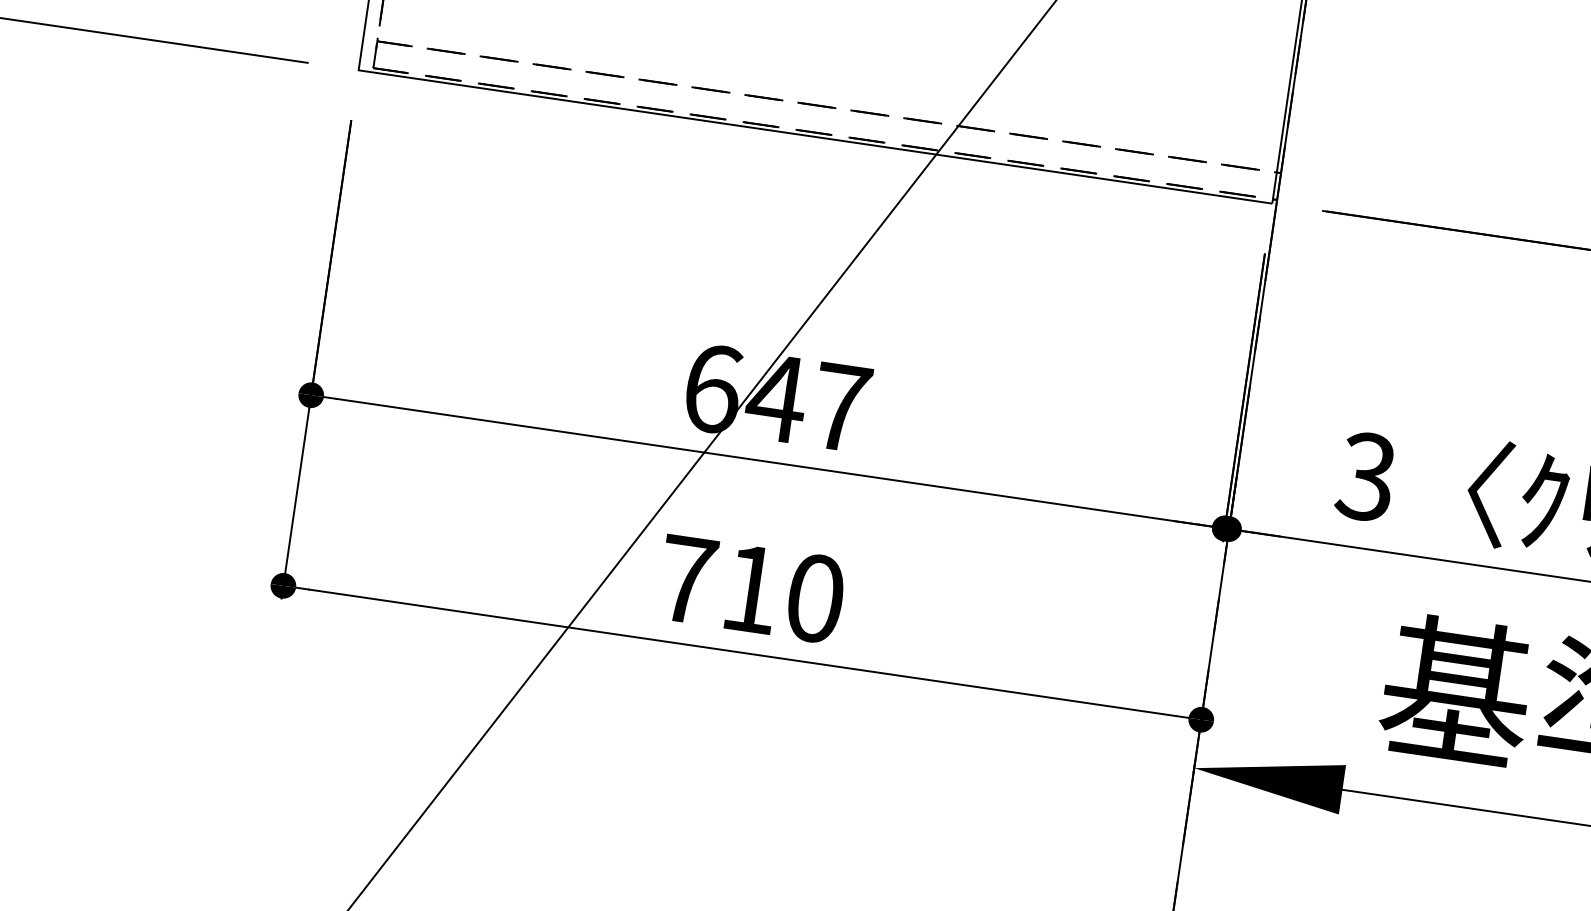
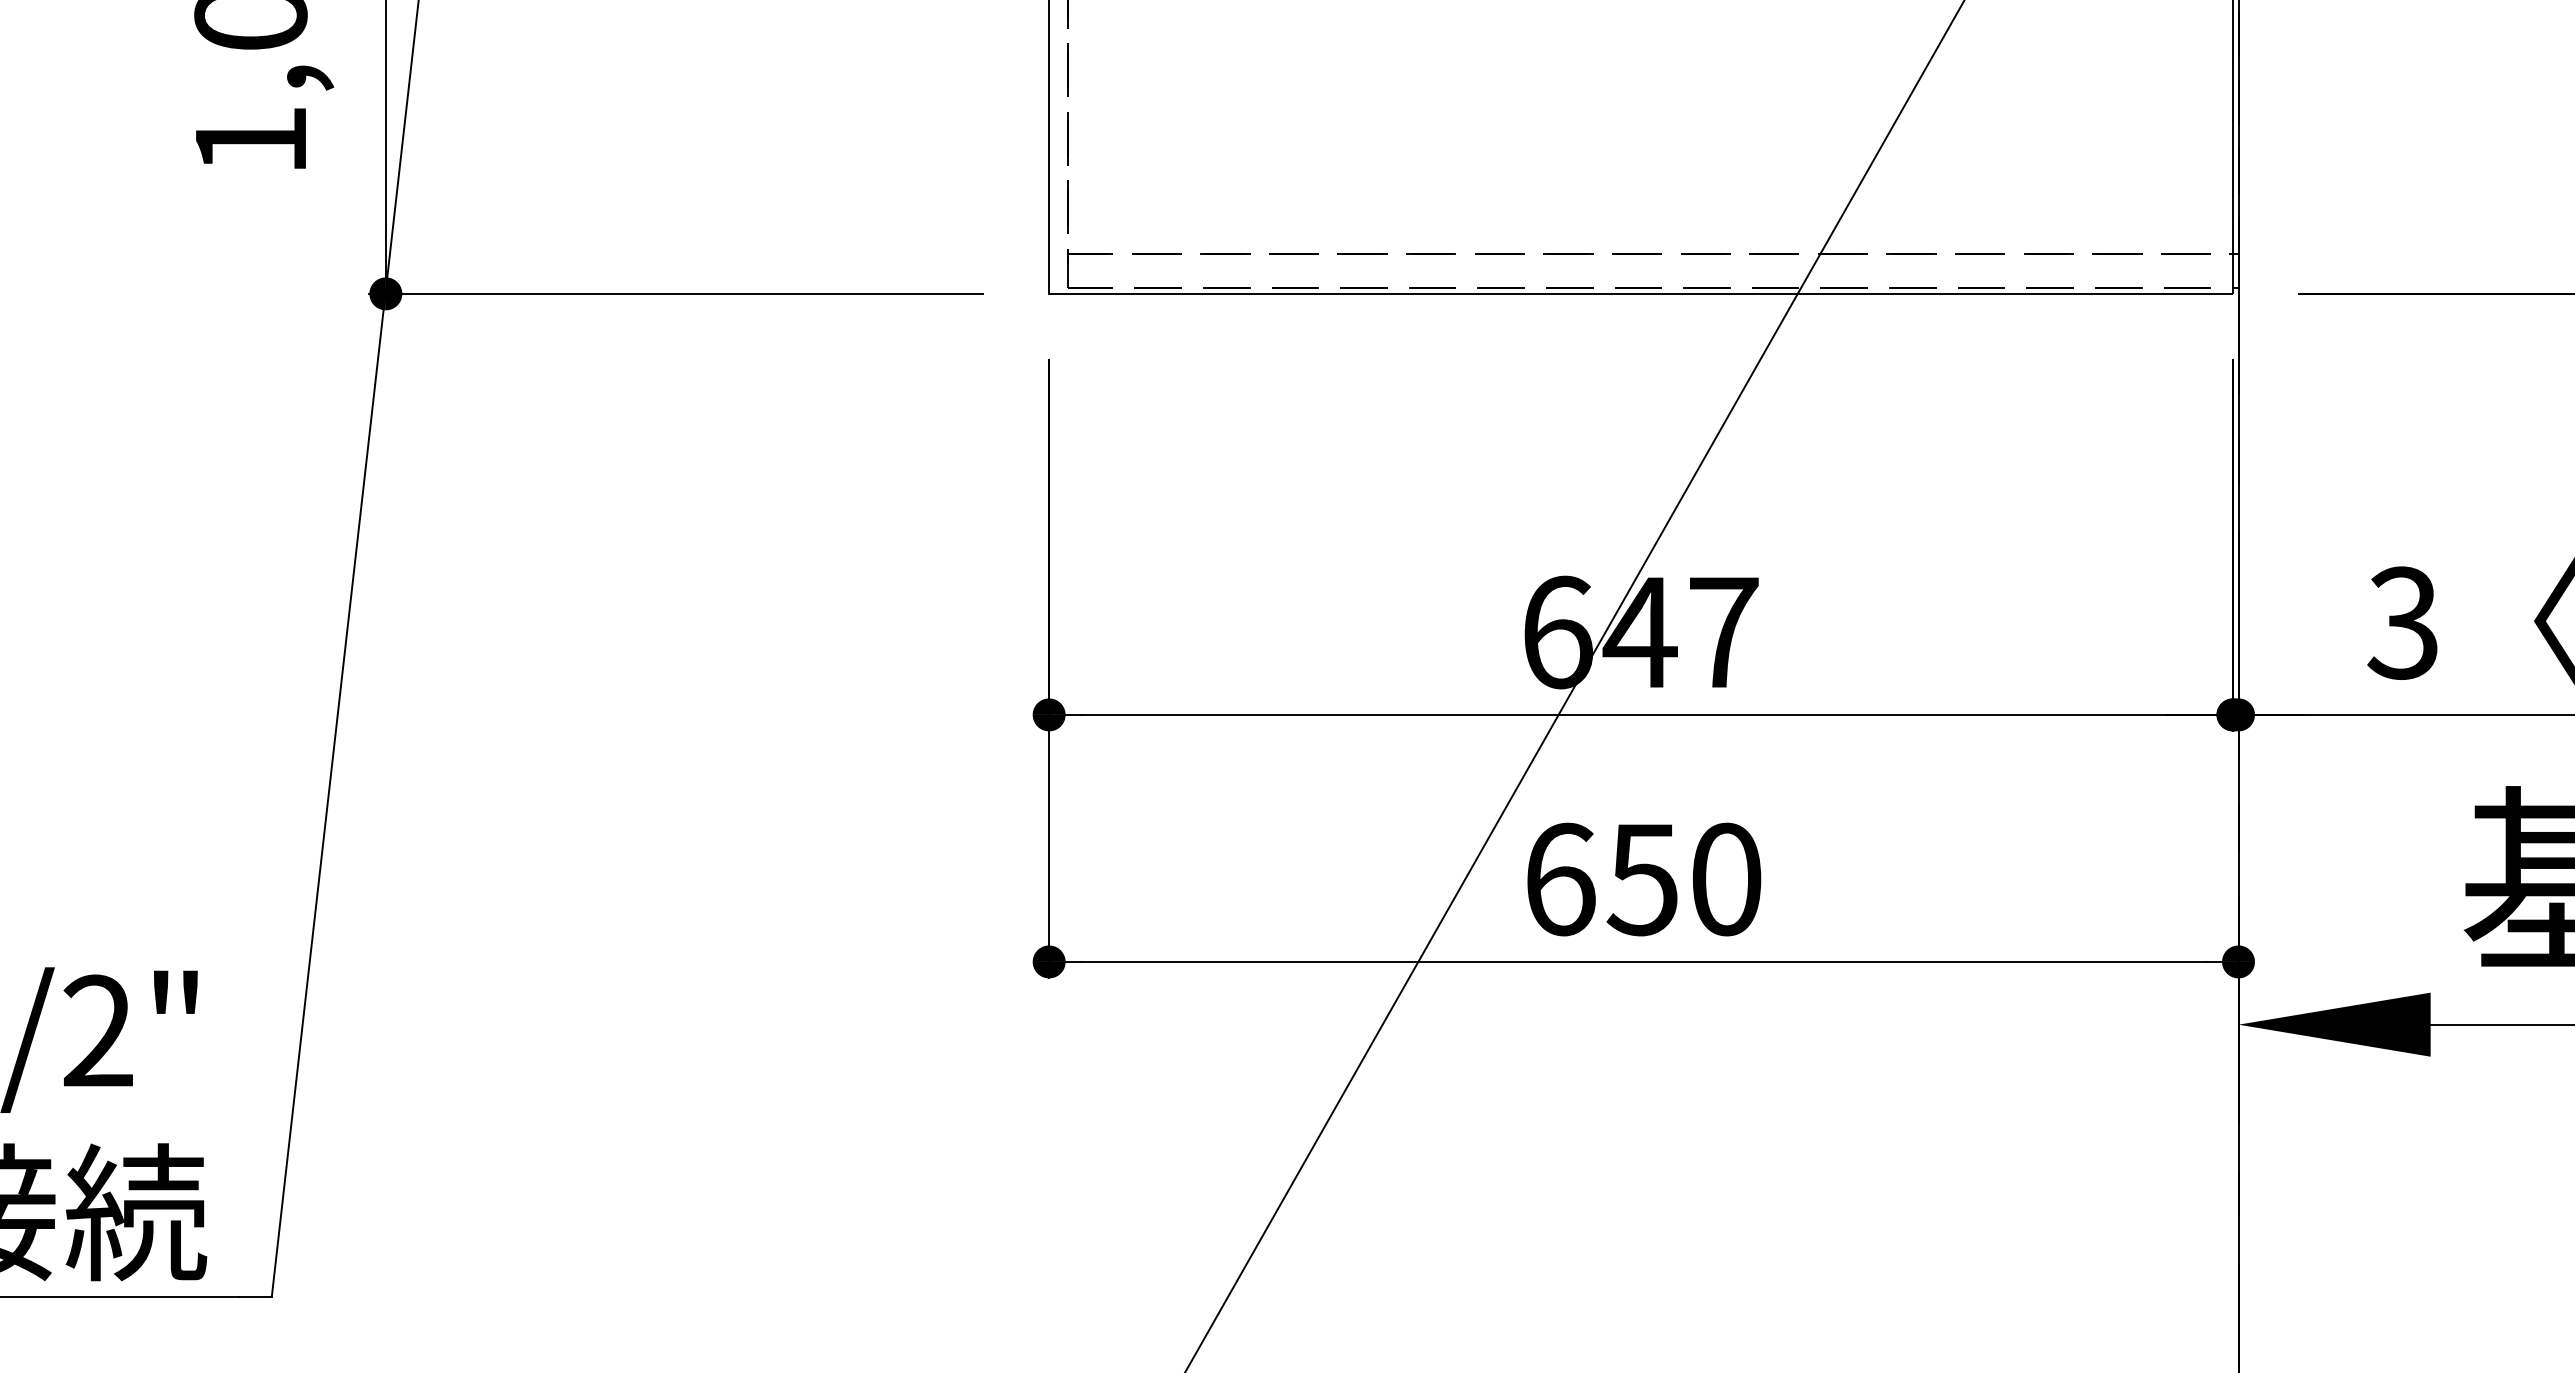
text: (718, 584) -> (1601, 879), 710 -> 650

